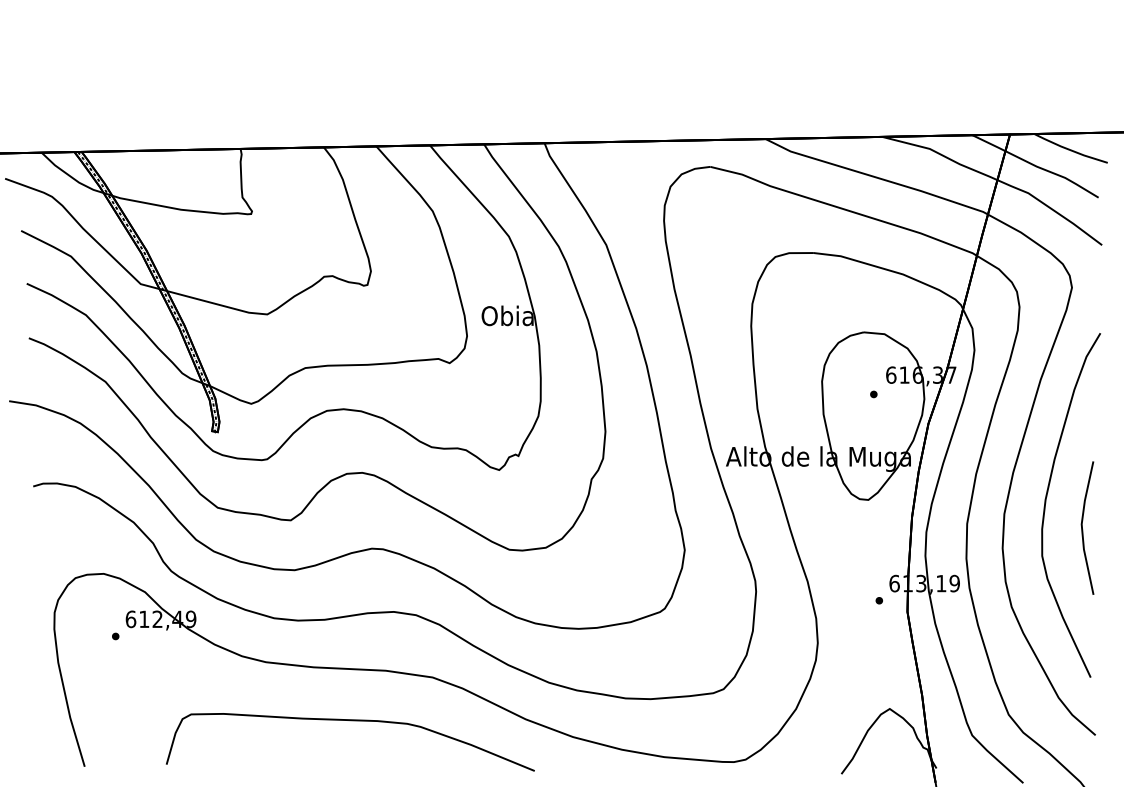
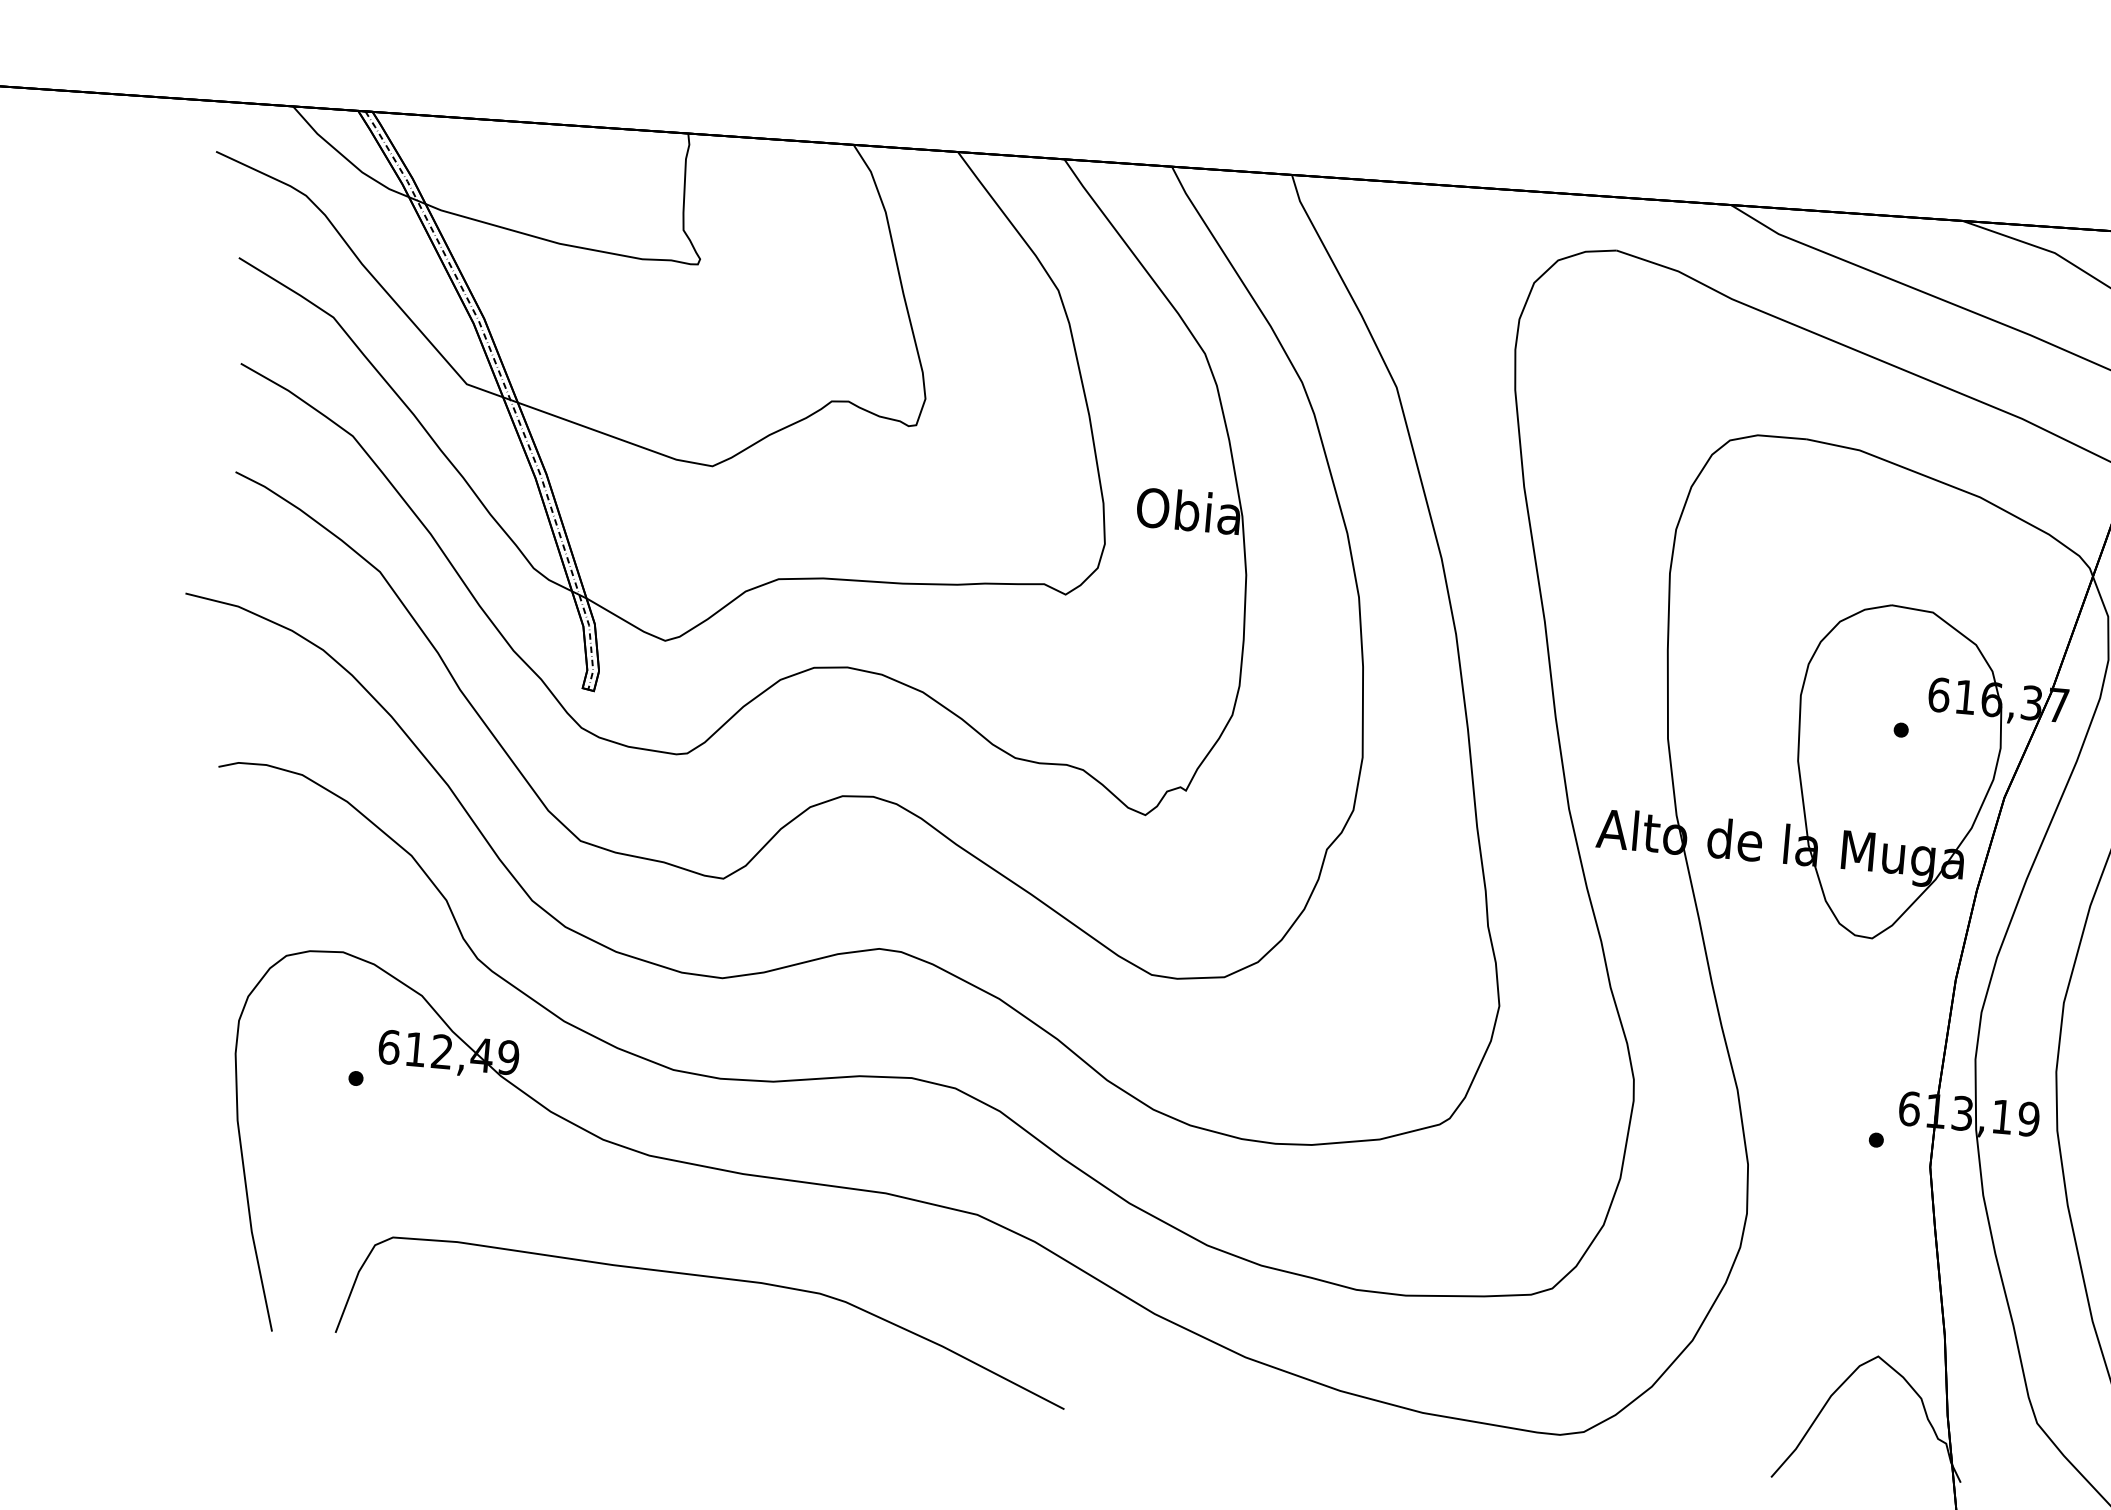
curve: (350, 721) -> (707, 1279), moved

